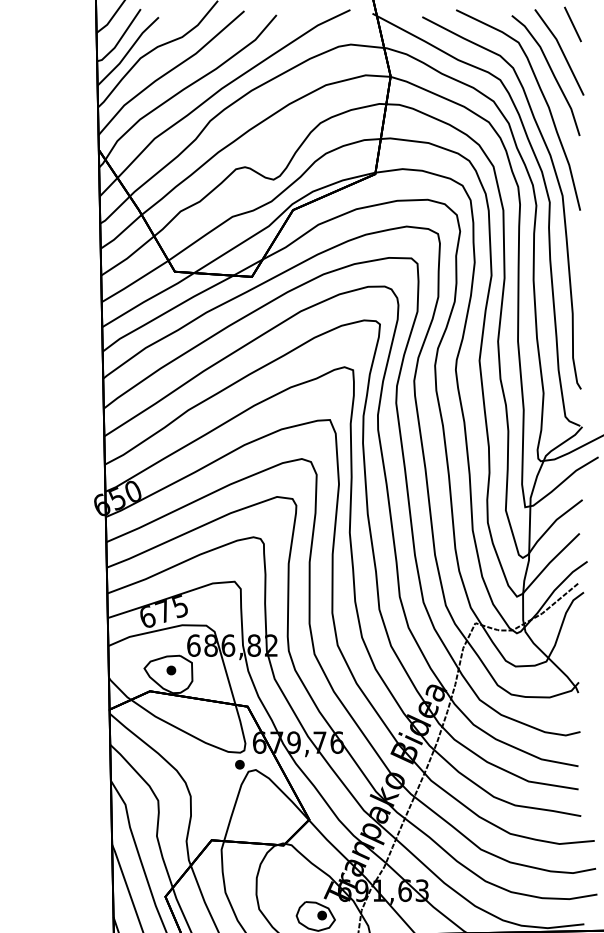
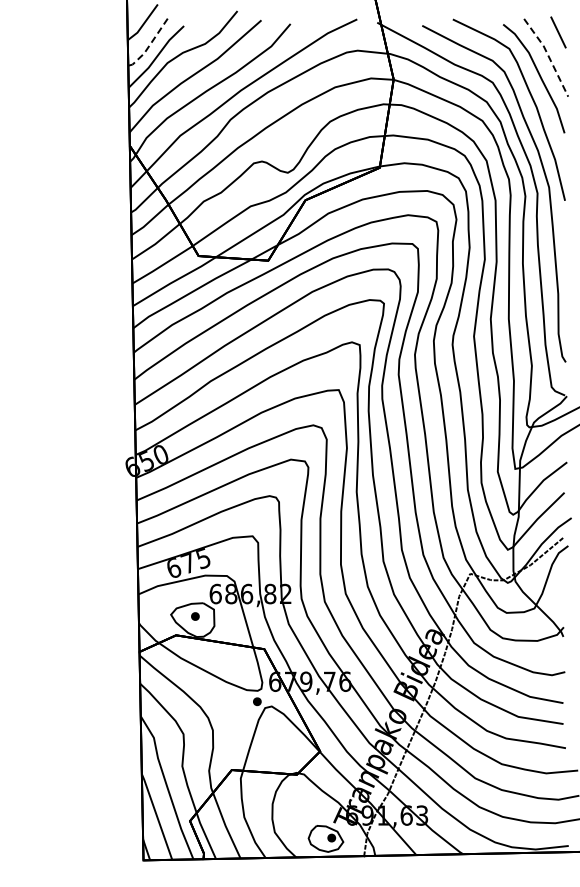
line: (120, 38) -> (149, 45), solid -> dashed
line: (561, 49) -> (548, 55), solid -> dashed

